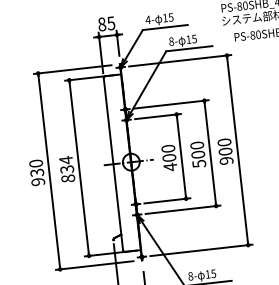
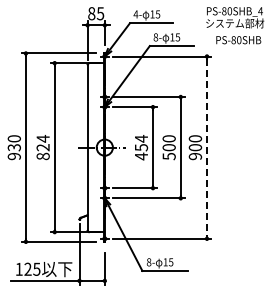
line: (238, 150) -> (207, 147), solid -> dashed
text: (168, 153) -> (141, 143), 400 -> 454
text: (67, 169) -> (43, 147), 834 -> 824

